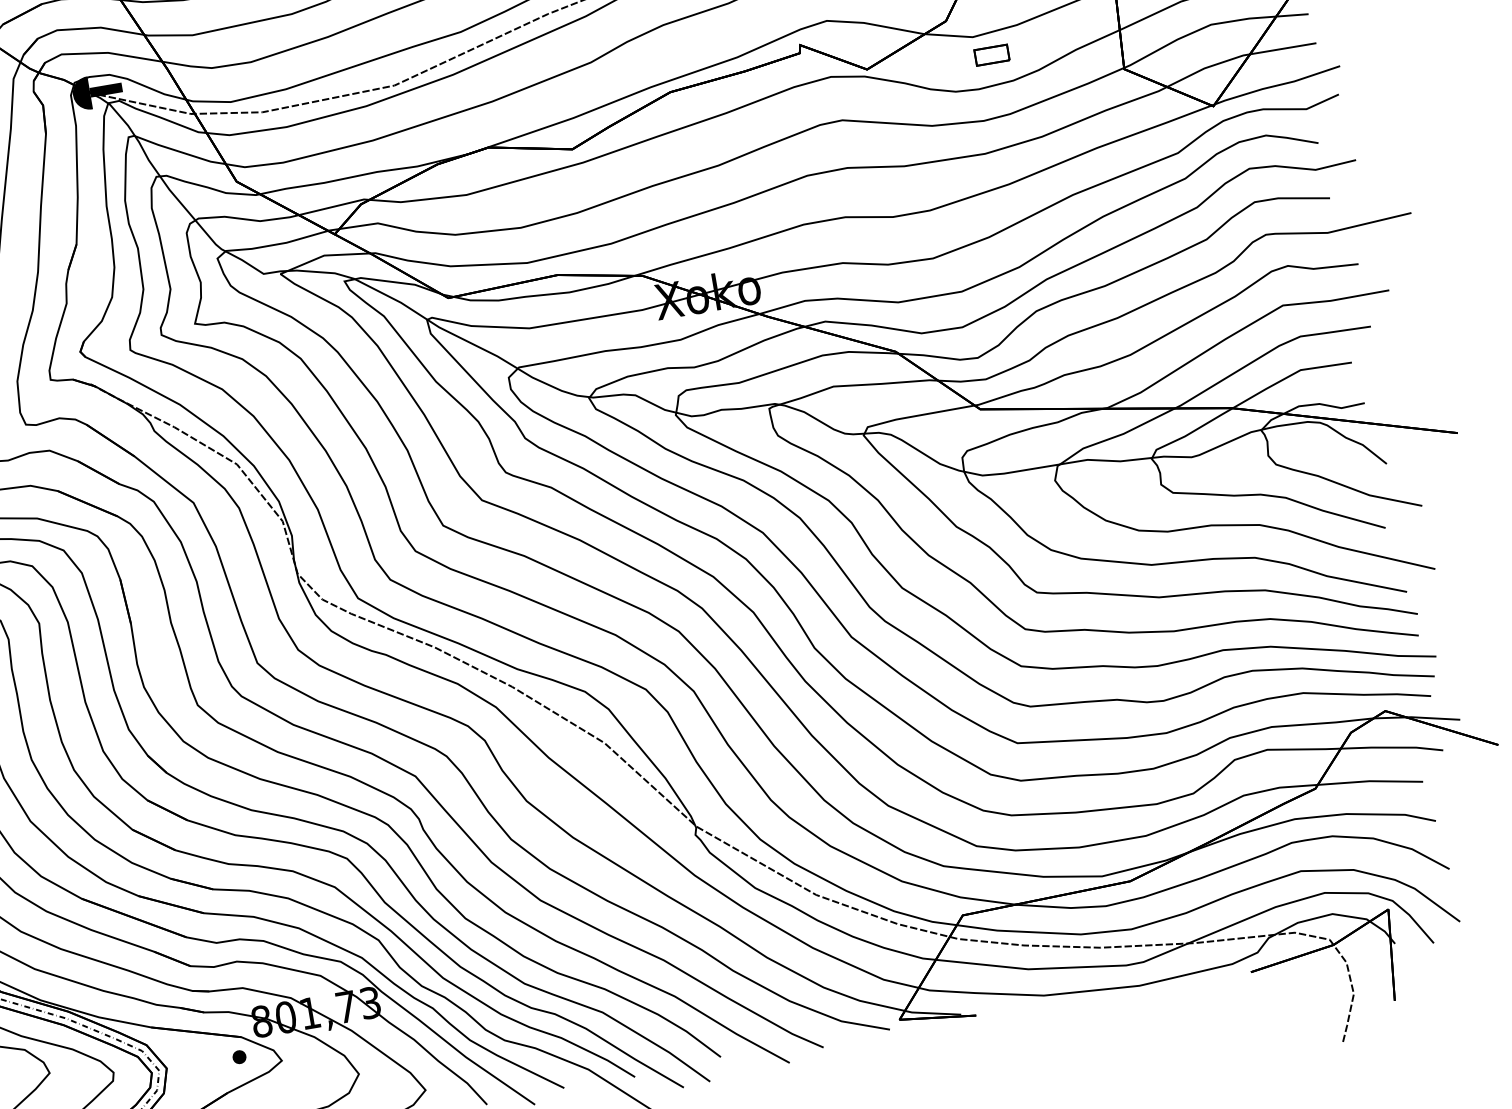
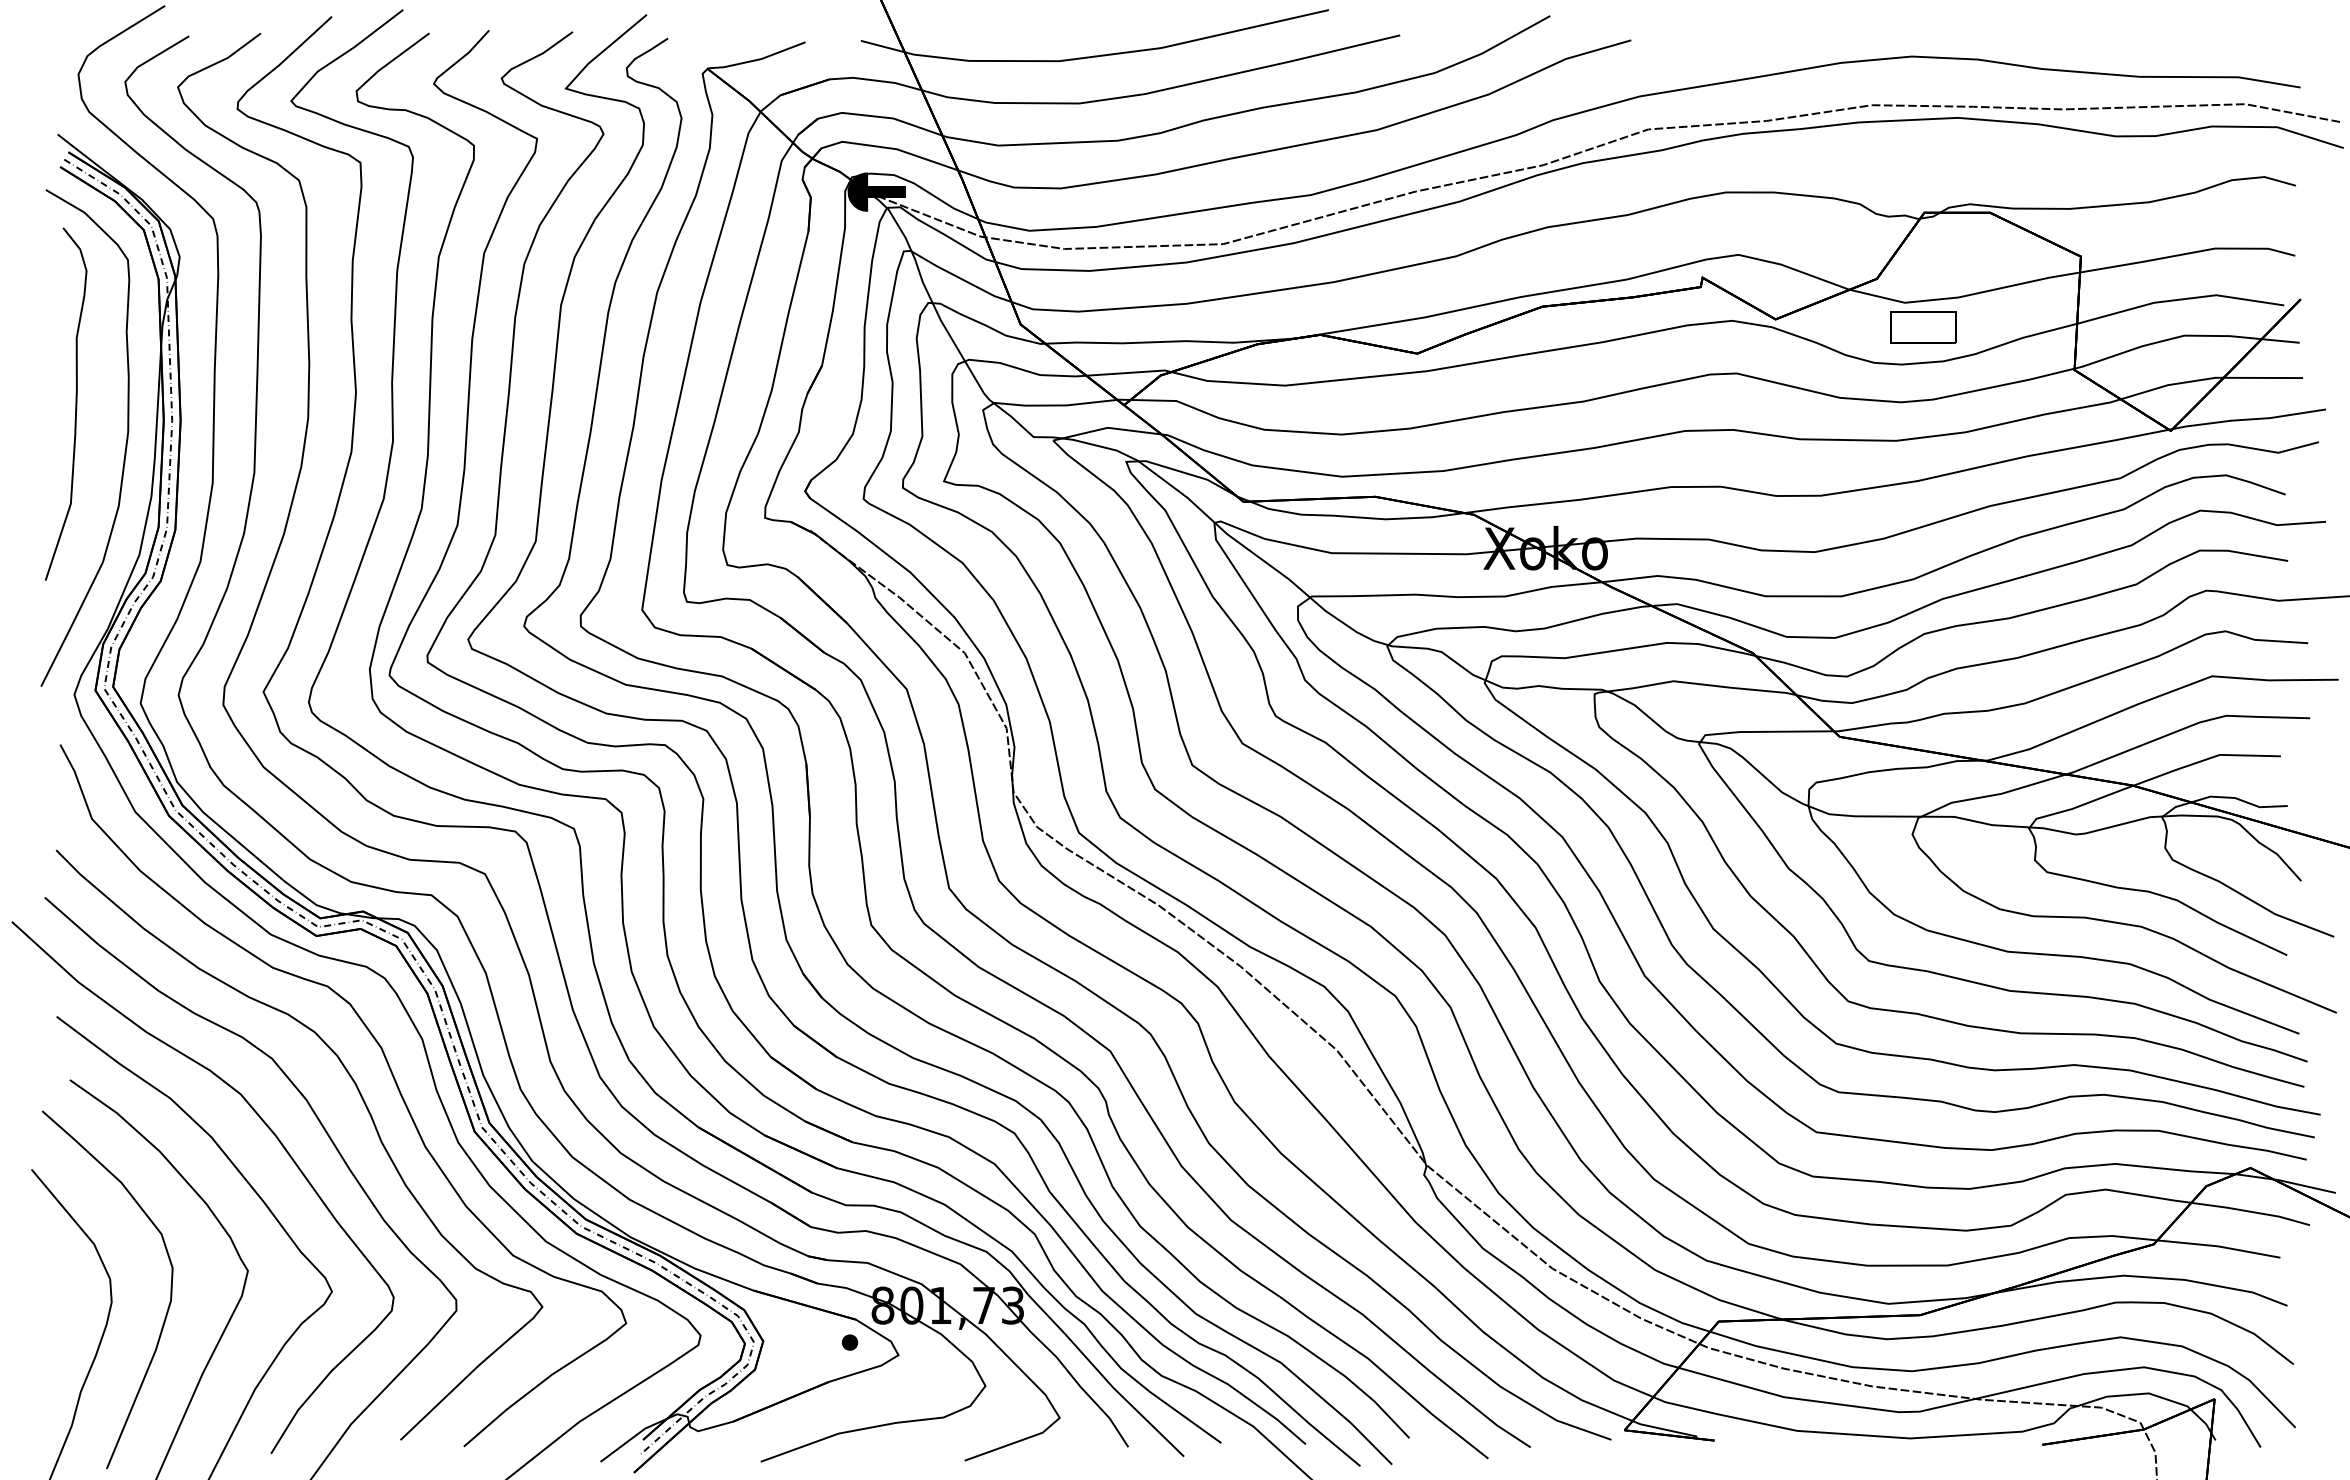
part: (991, 55) -> (1923, 327), size x1.67

